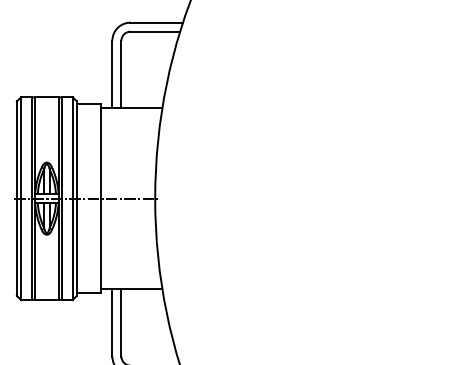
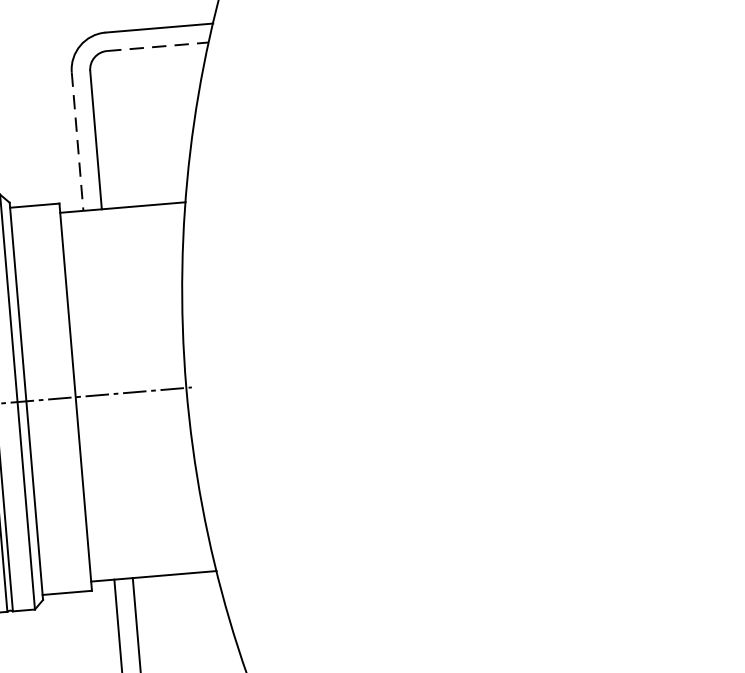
line: (155, 31) -> (158, 46), solid -> dashed
line: (112, 74) -> (77, 141), solid -> dashed

